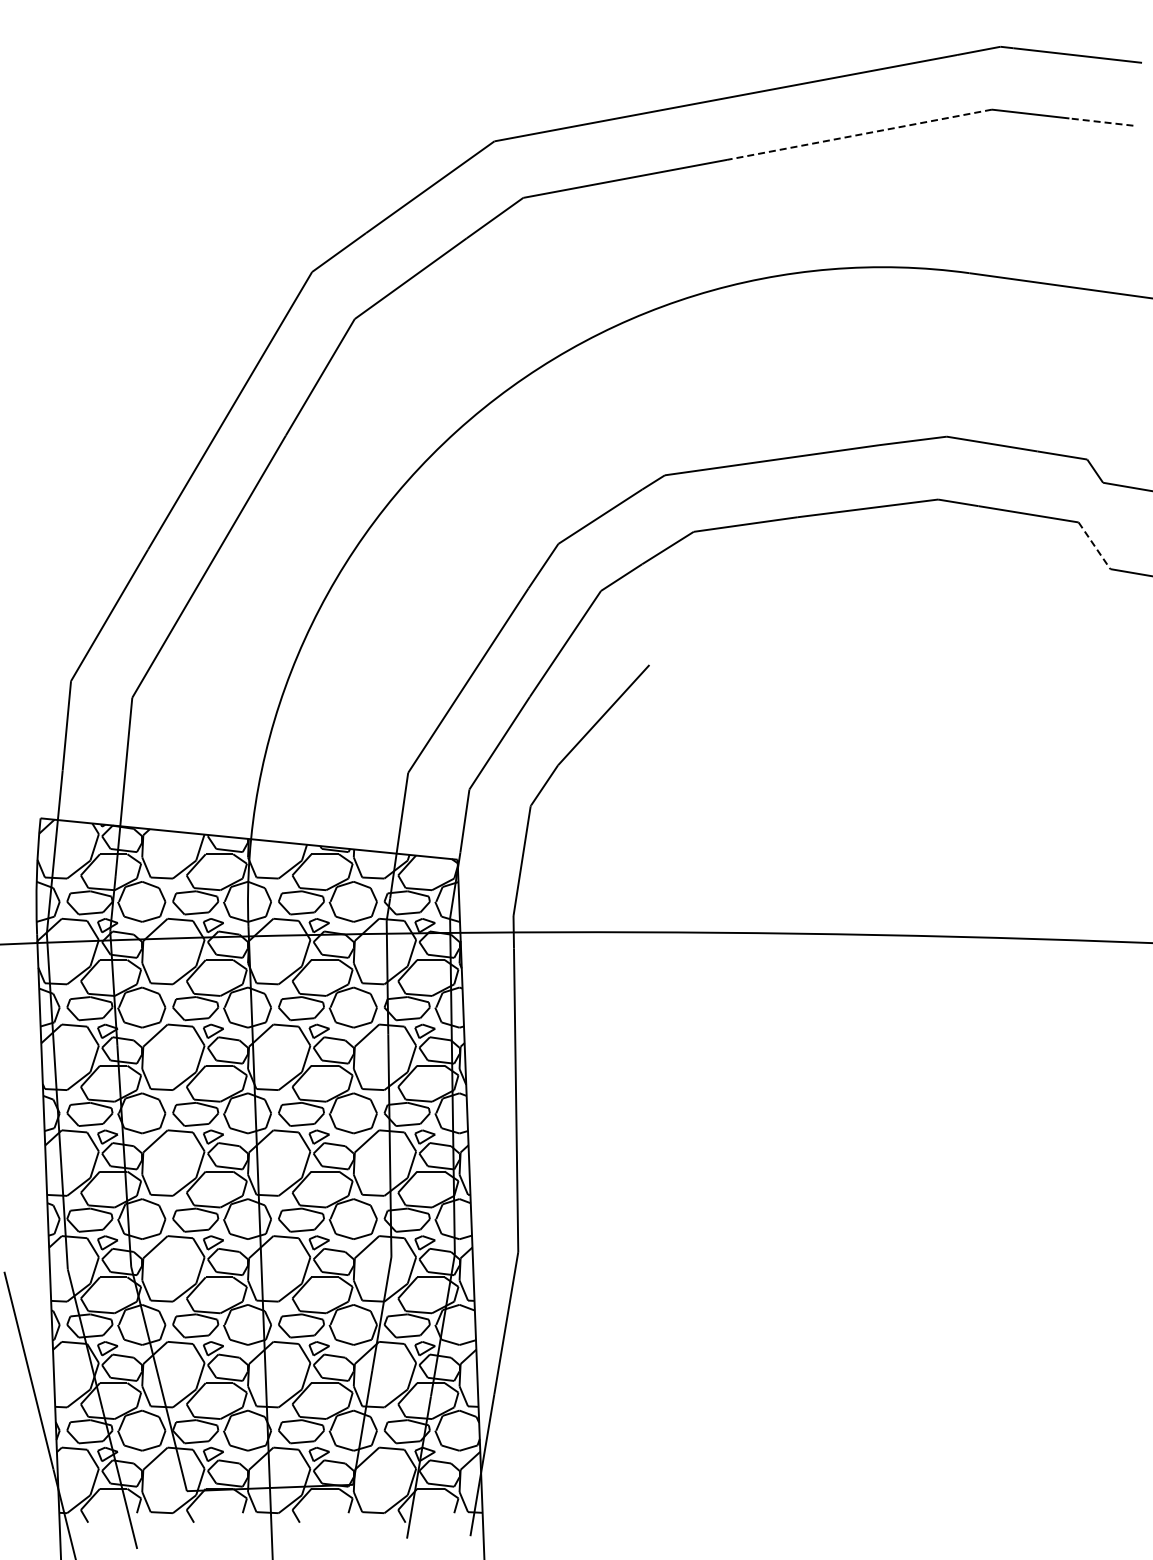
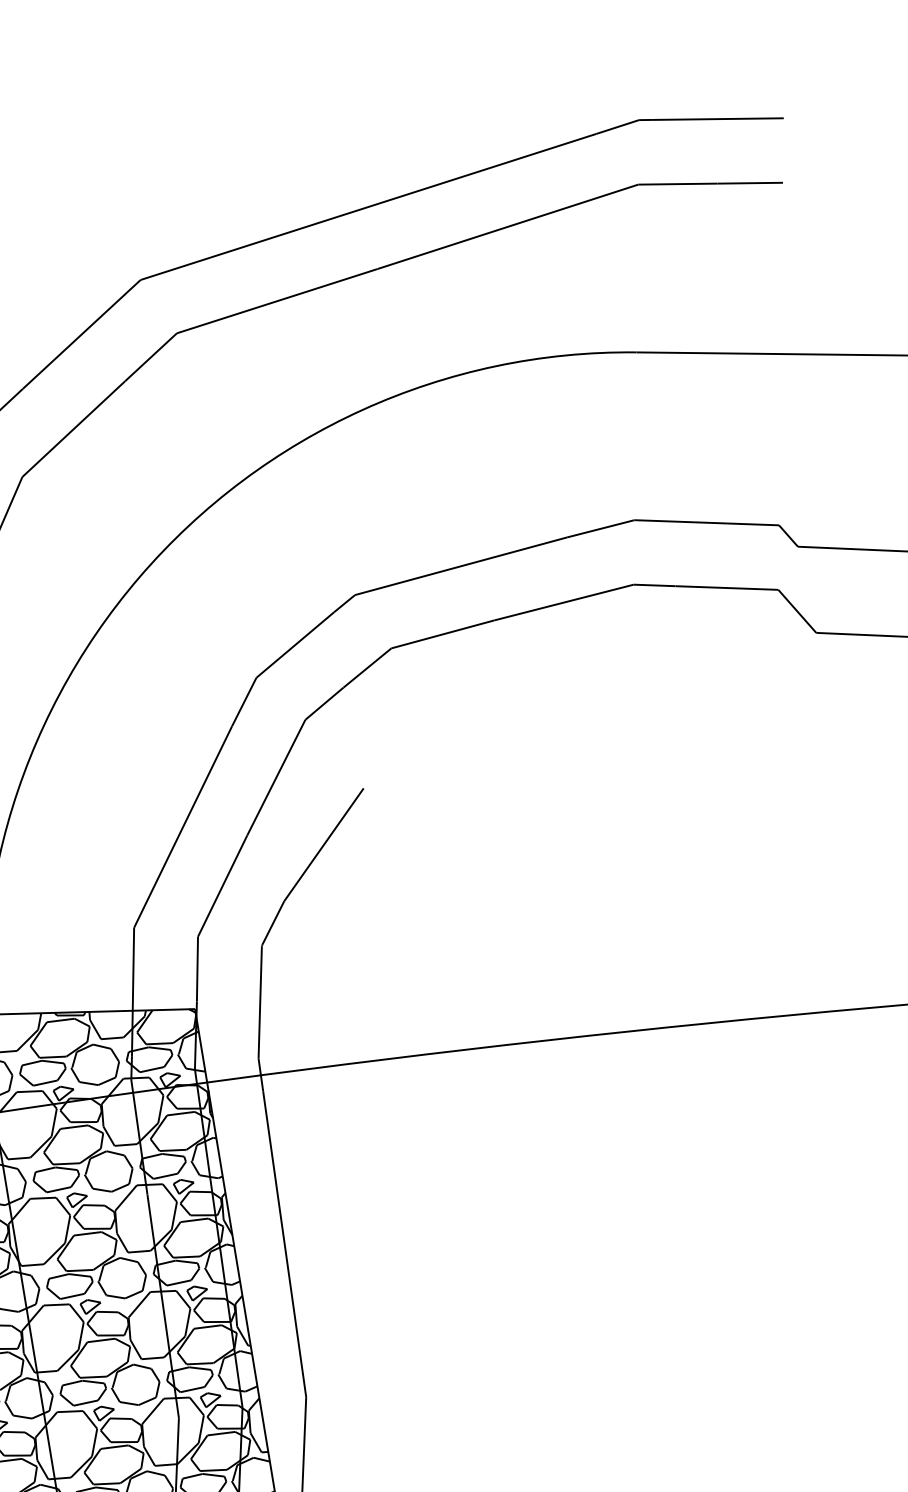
line: (1100, 122) -> (749, 183), dashed -> solid
line: (859, 134) -> (507, 226), dashed -> solid
line: (1094, 546) -> (797, 612), dashed -> solid

